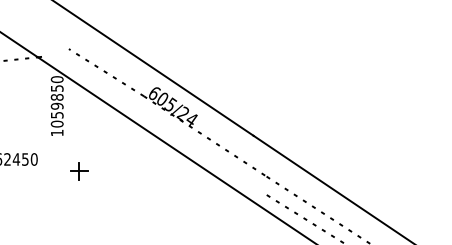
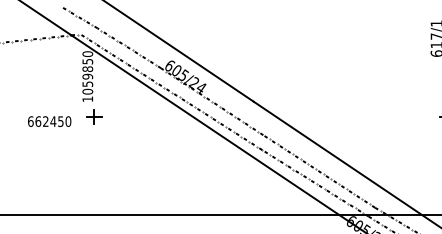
line: (47, 36) -> (79, 17), added
line: (156, 125) -> (171, 92), added
part: (79, 171) -> (94, 116), moved

